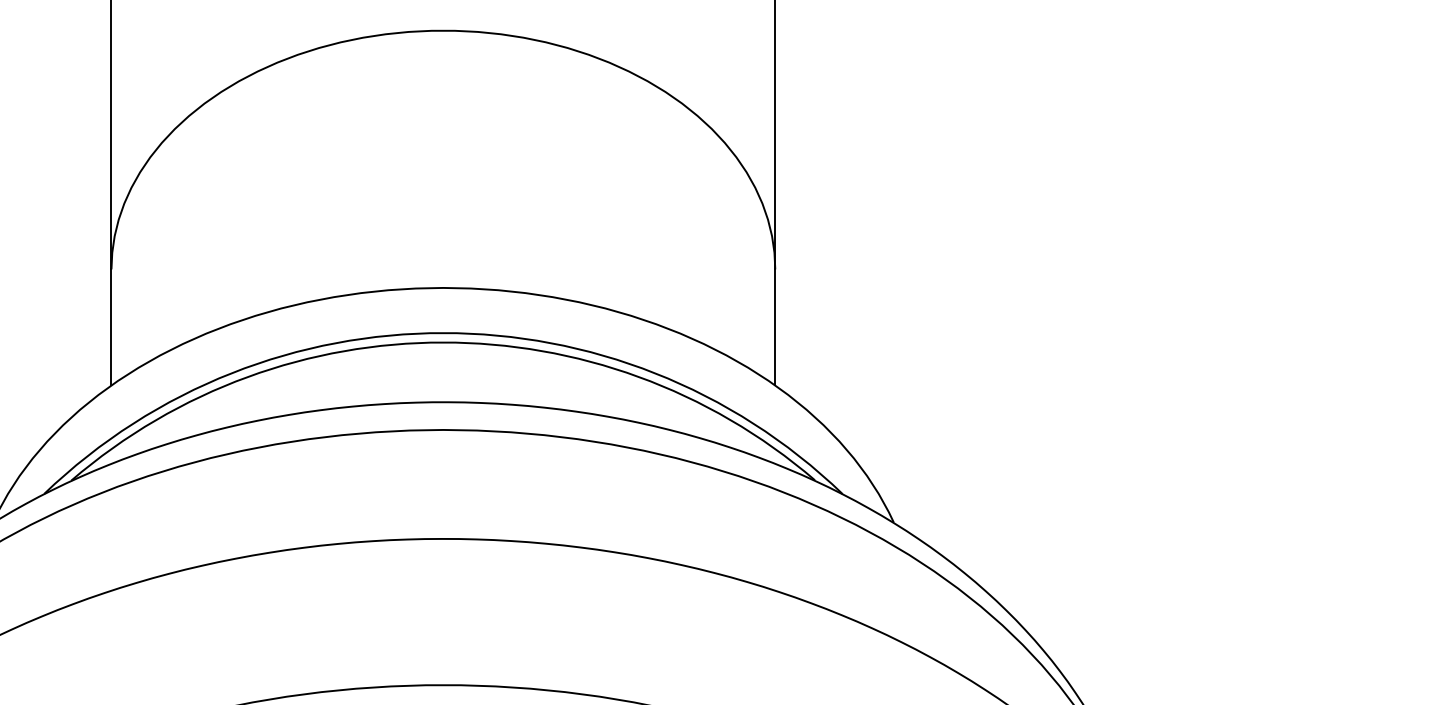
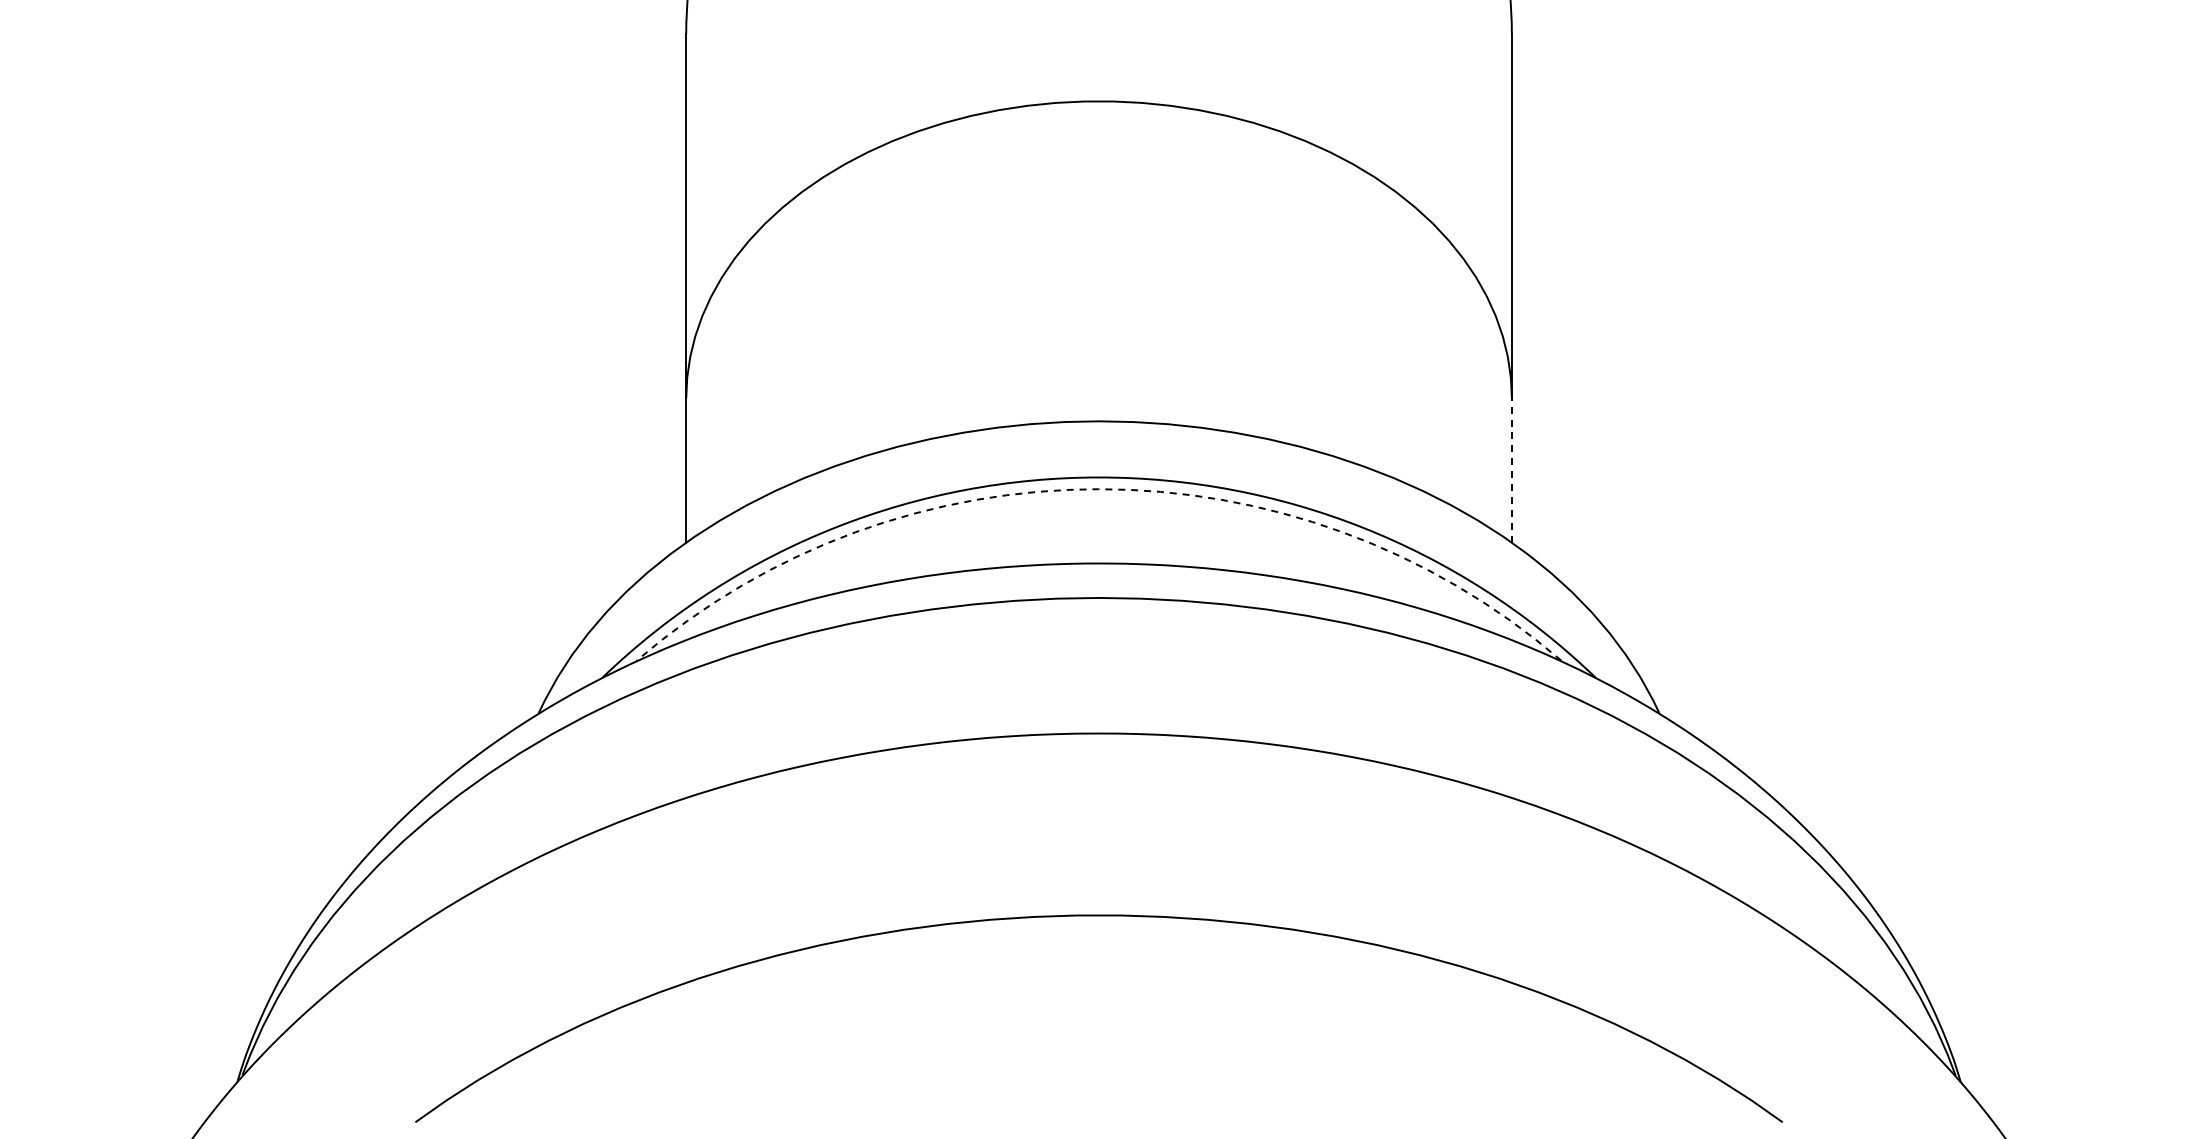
line: (774, 326) -> (1511, 469), solid -> dashed
arc: (442, 342) -> (1098, 489), solid -> dashed

